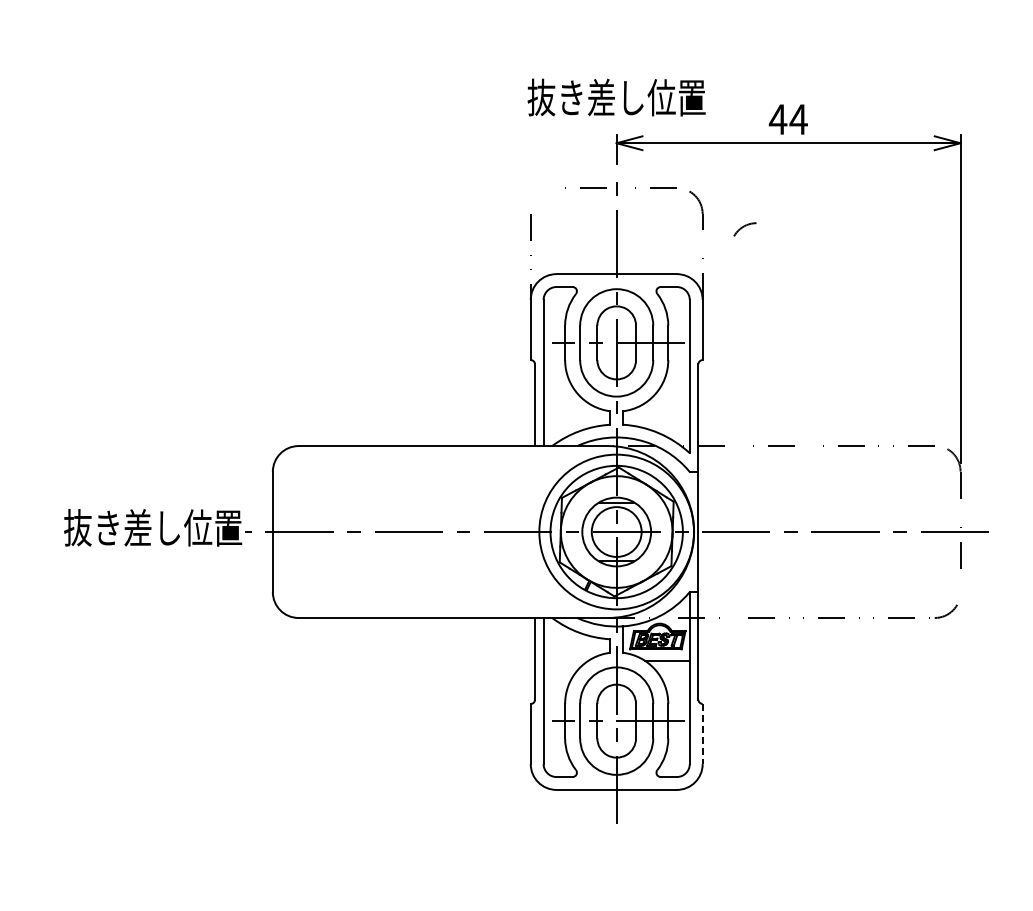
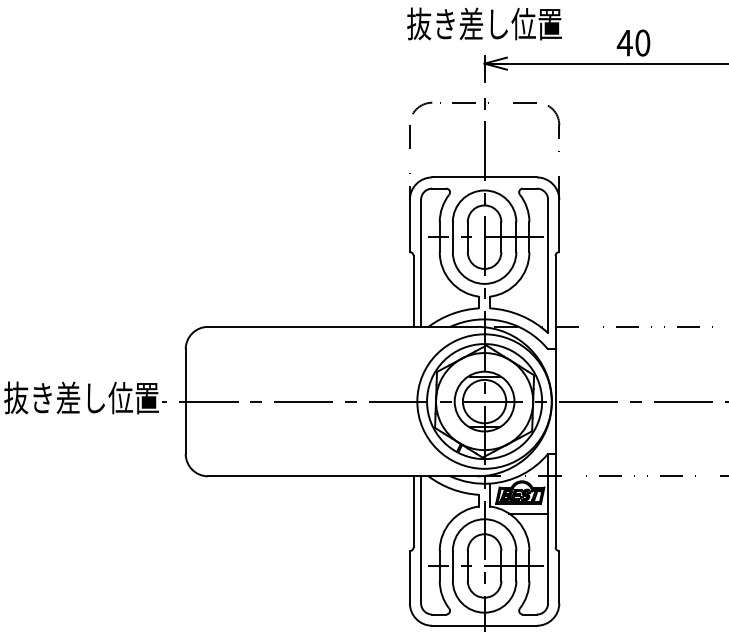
text: (798, 119) -> (642, 43), 44 -> 40
arc: (744, 227) -> (421, 106), moved
line: (702, 734) -> (559, 577), dashed -> solid

